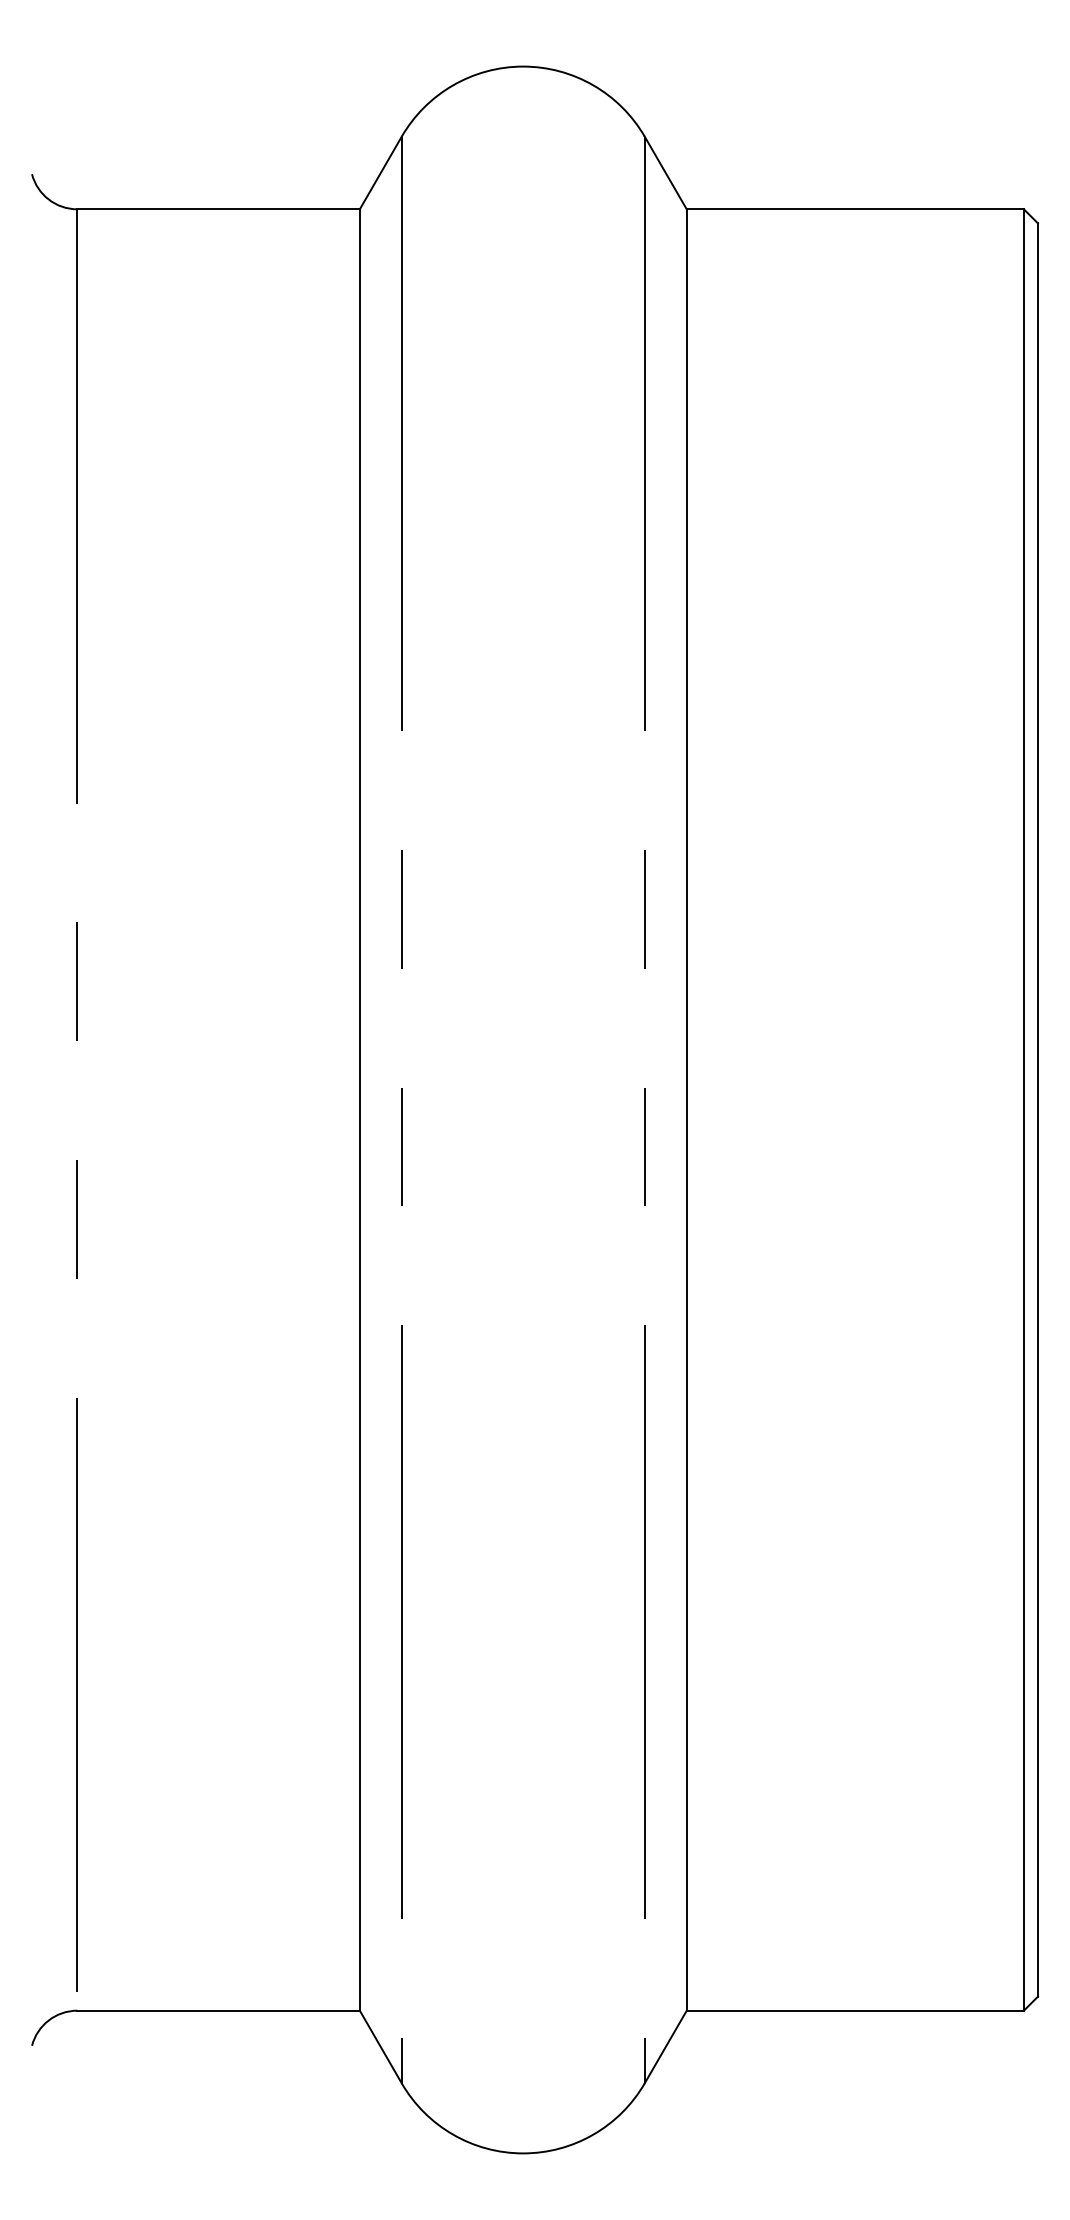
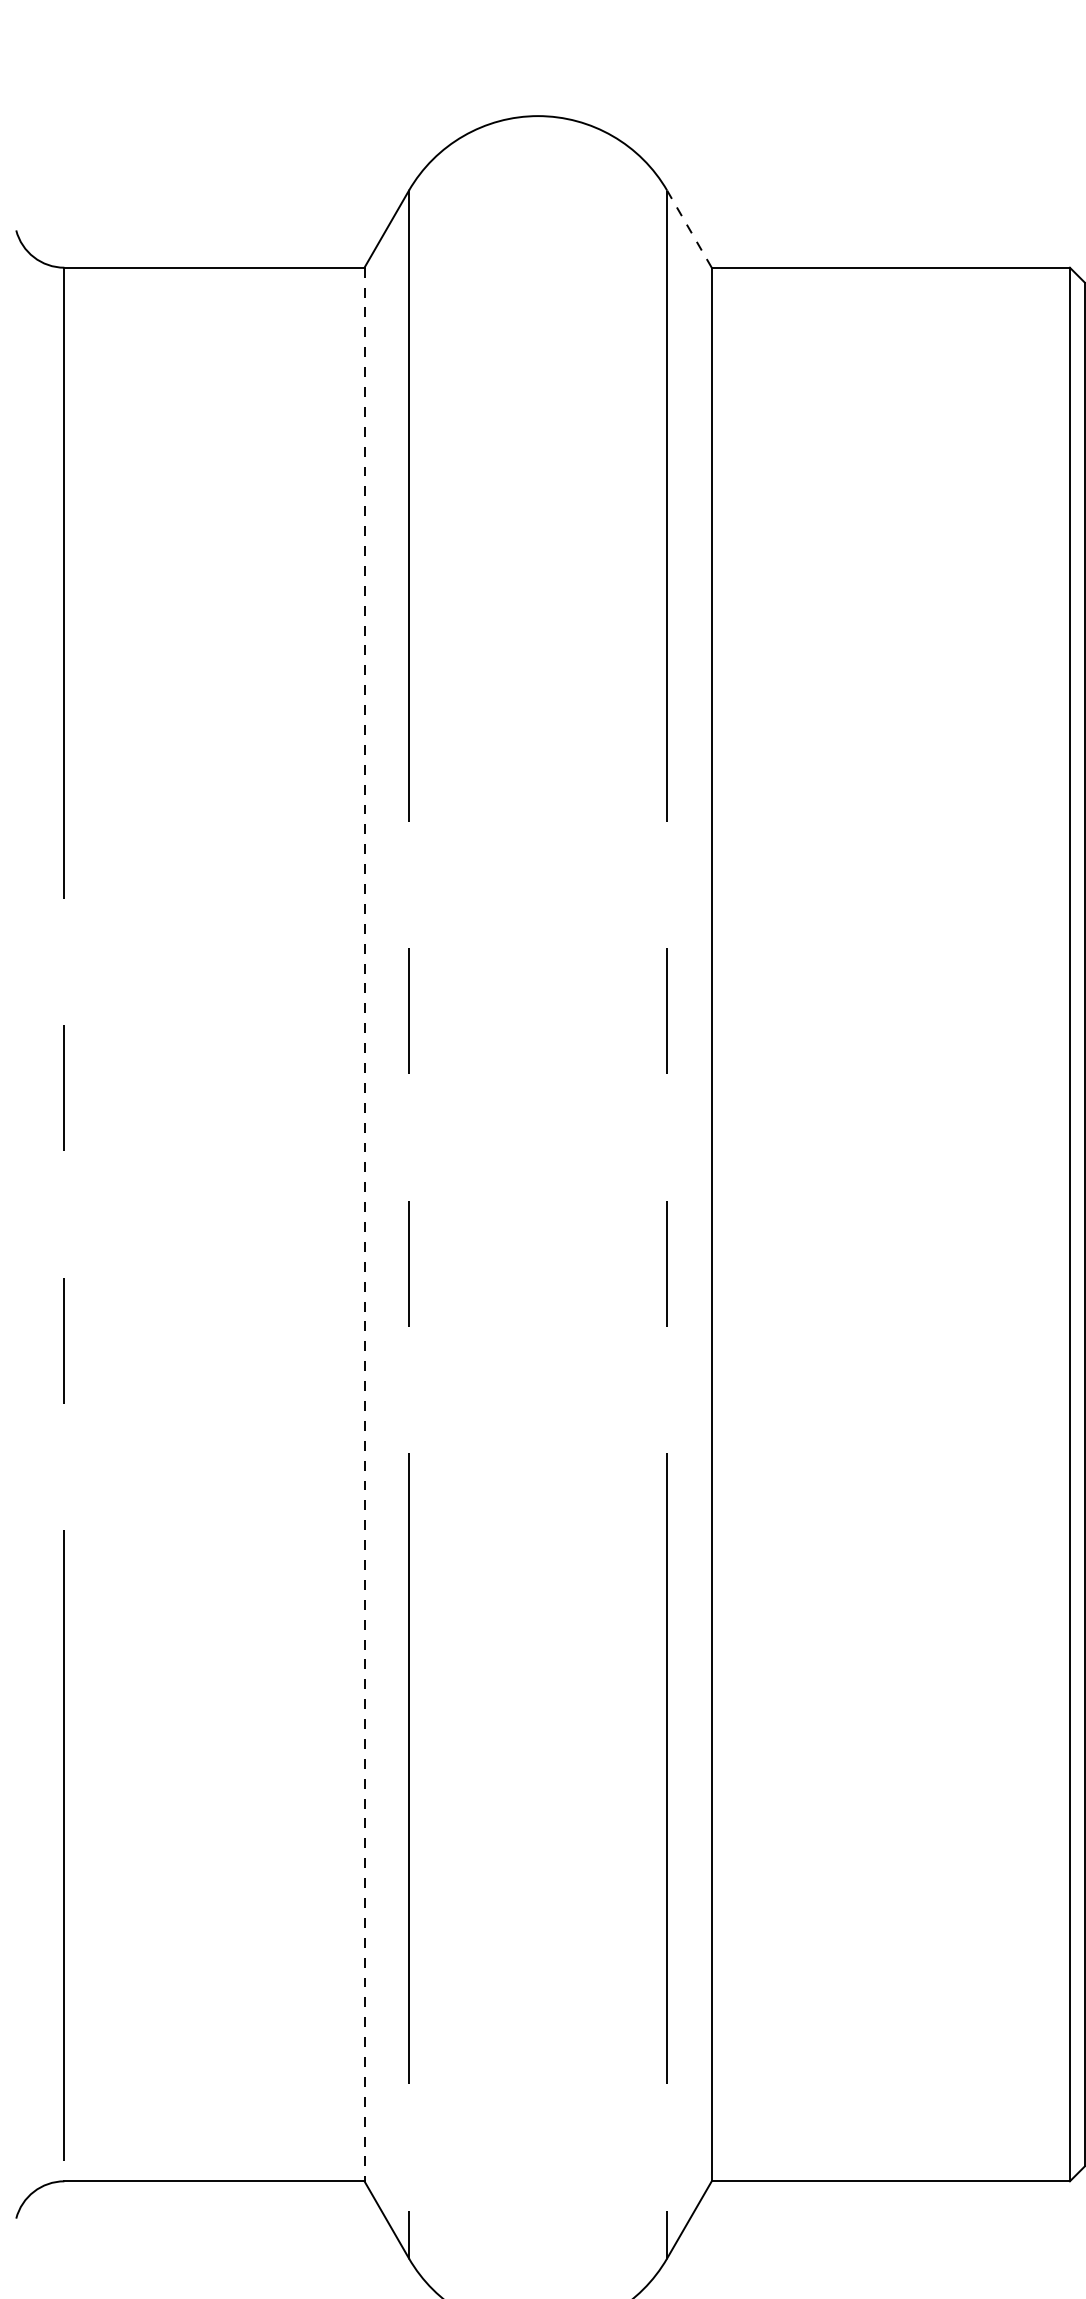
line: (665, 173) -> (689, 229), solid -> dashed
line: (359, 1110) -> (364, 1225), solid -> dashed

